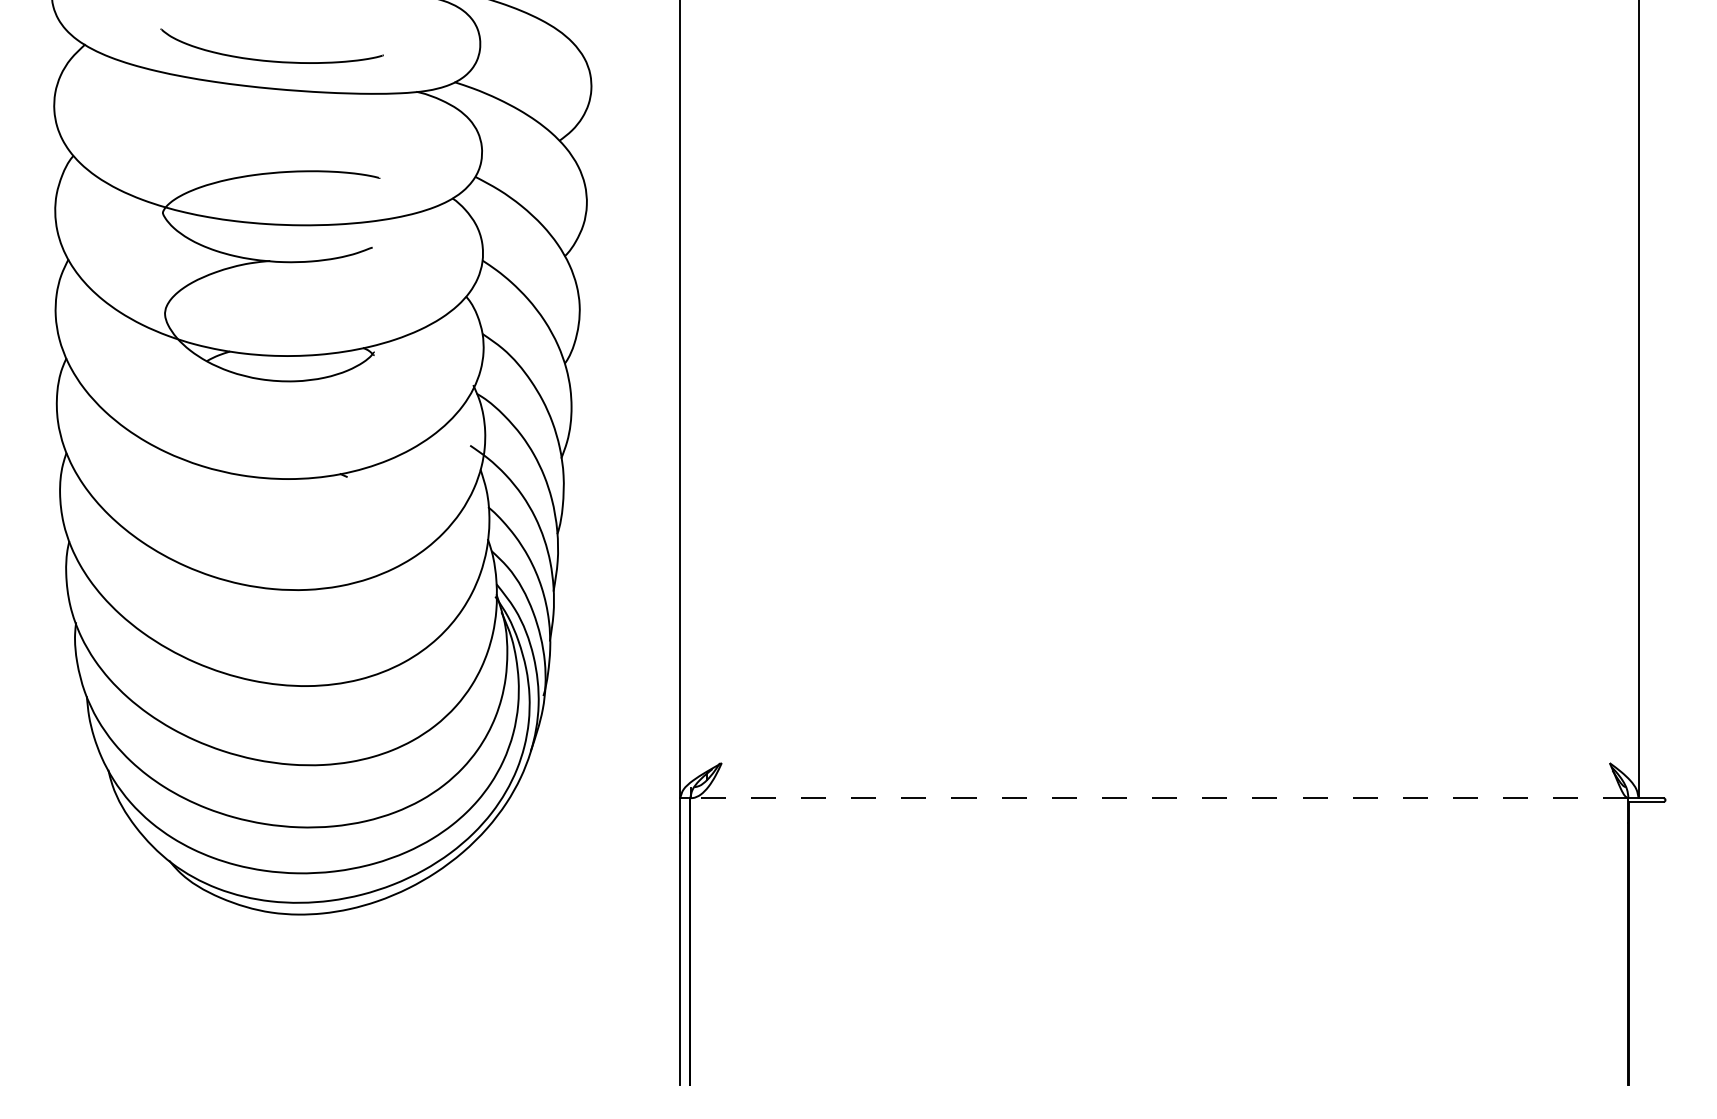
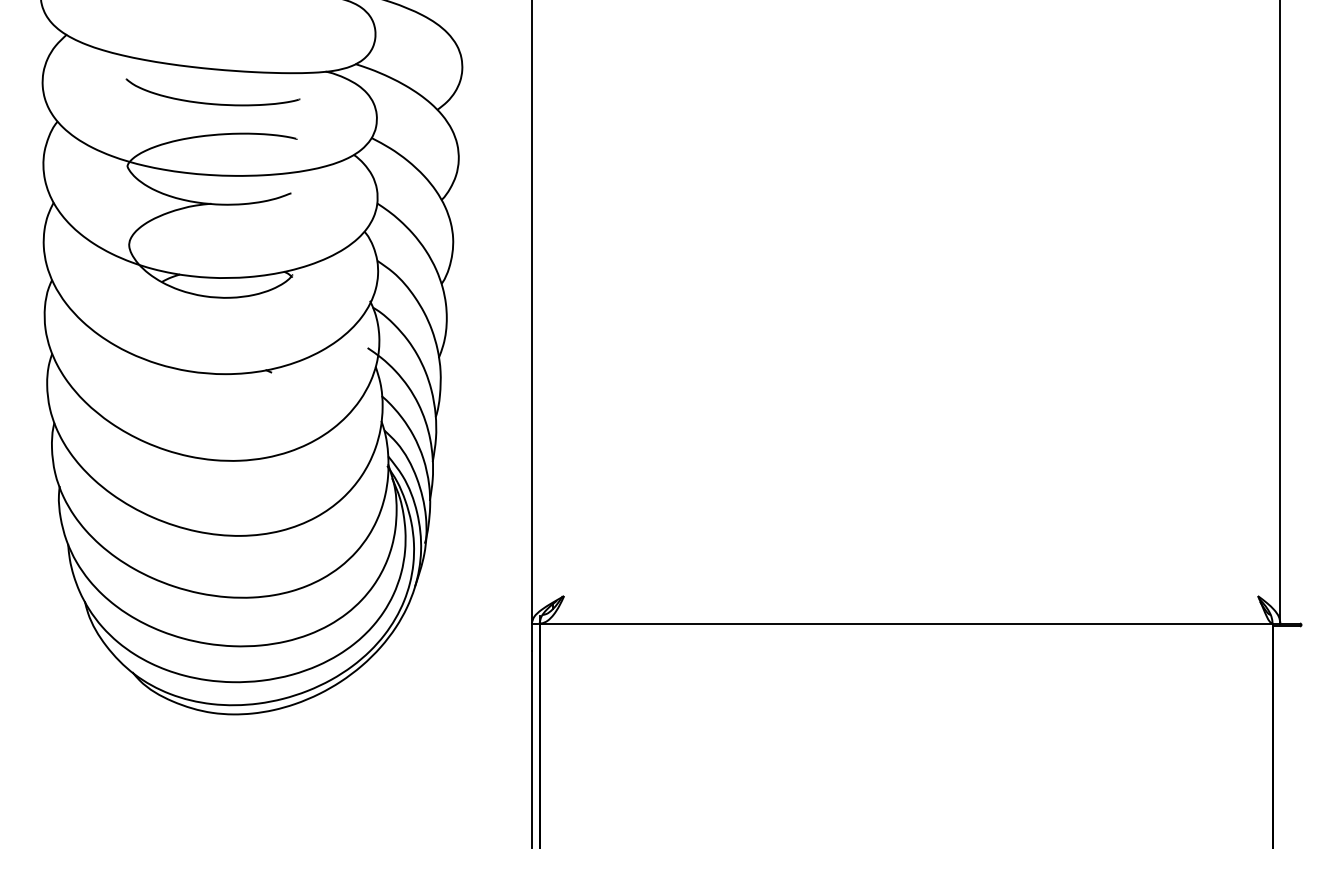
curve: (271, 60) -> (212, 103), moved
line: (1159, 798) -> (906, 623), dashed -> solid

